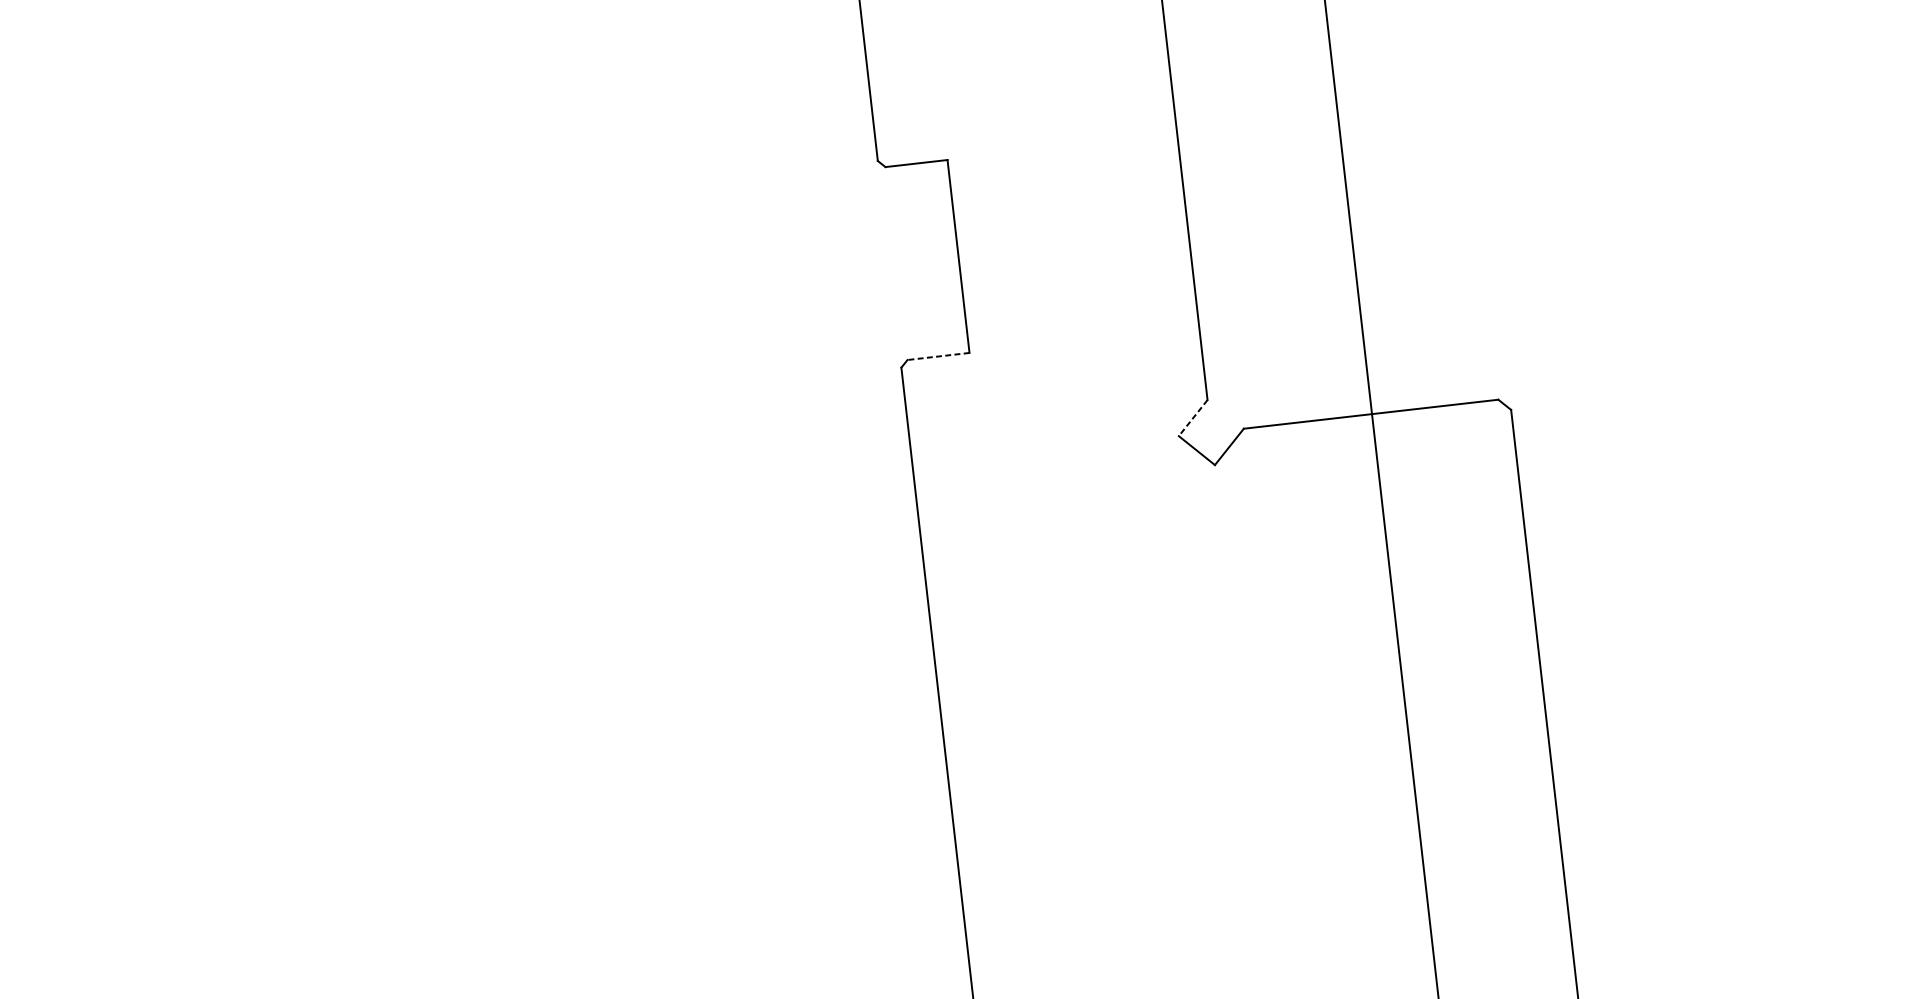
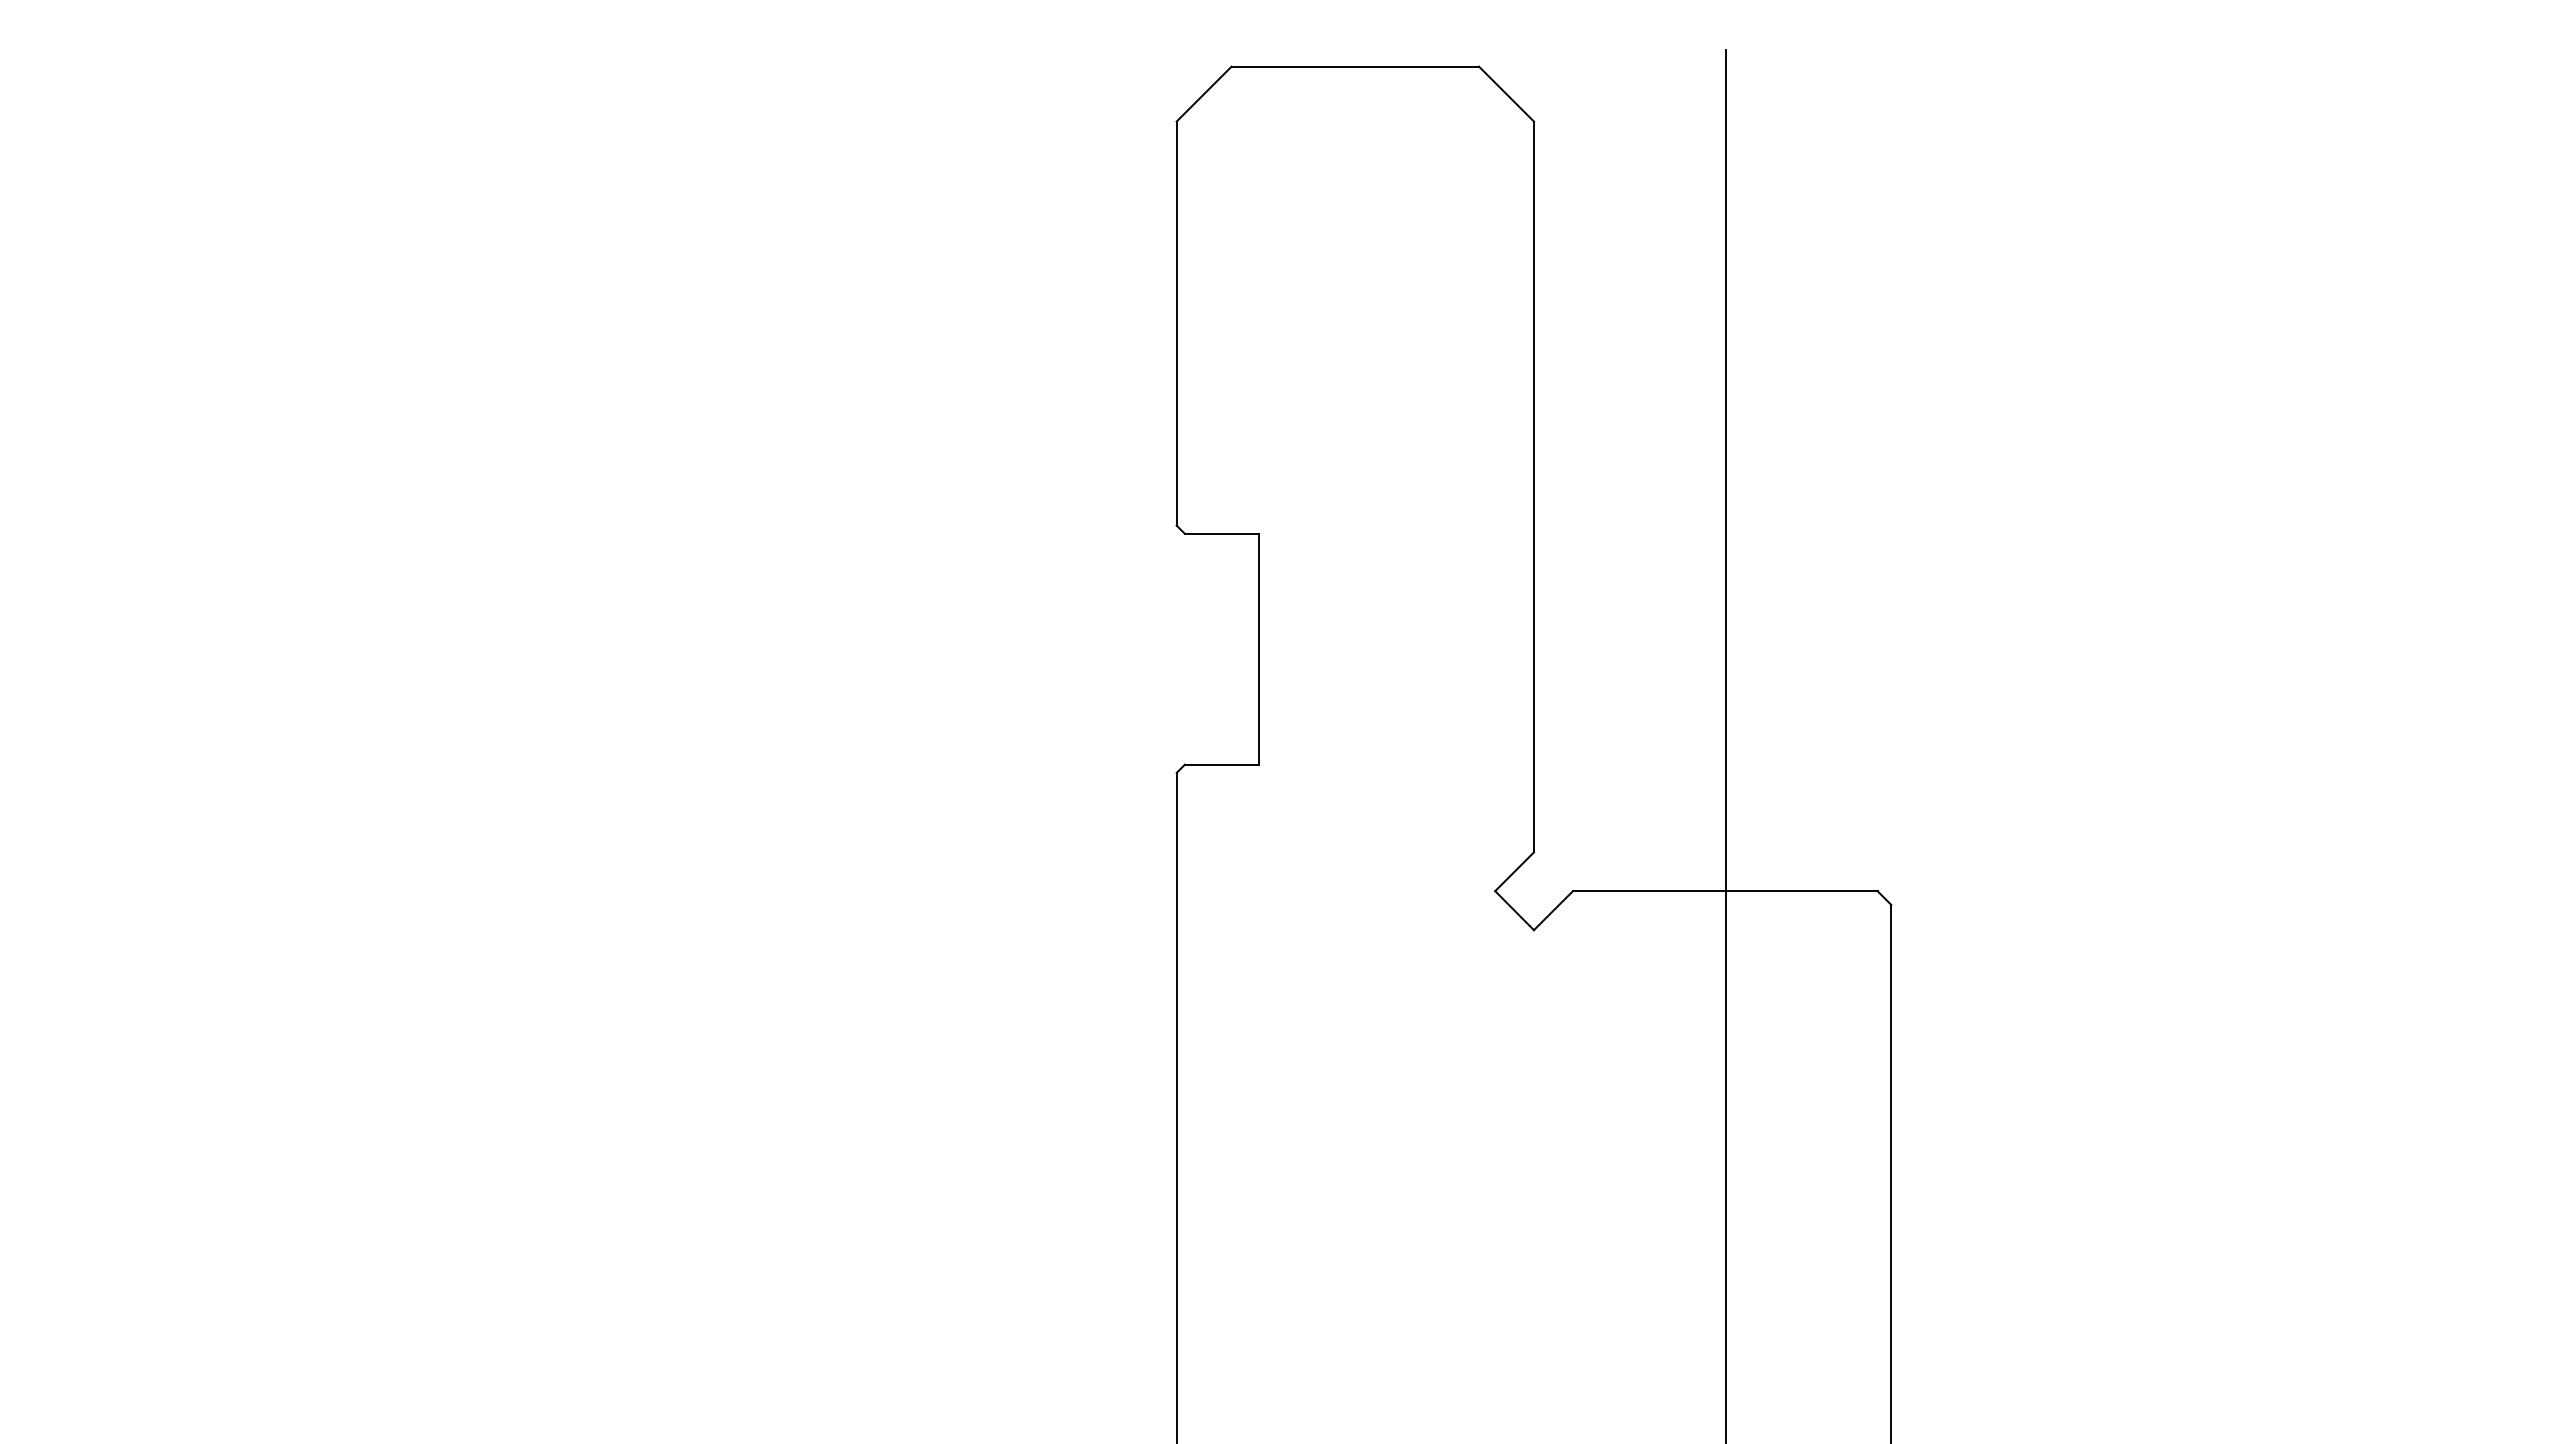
line: (938, 356) -> (1221, 764), dashed -> solid
line: (1193, 418) -> (1514, 872), dashed -> solid

